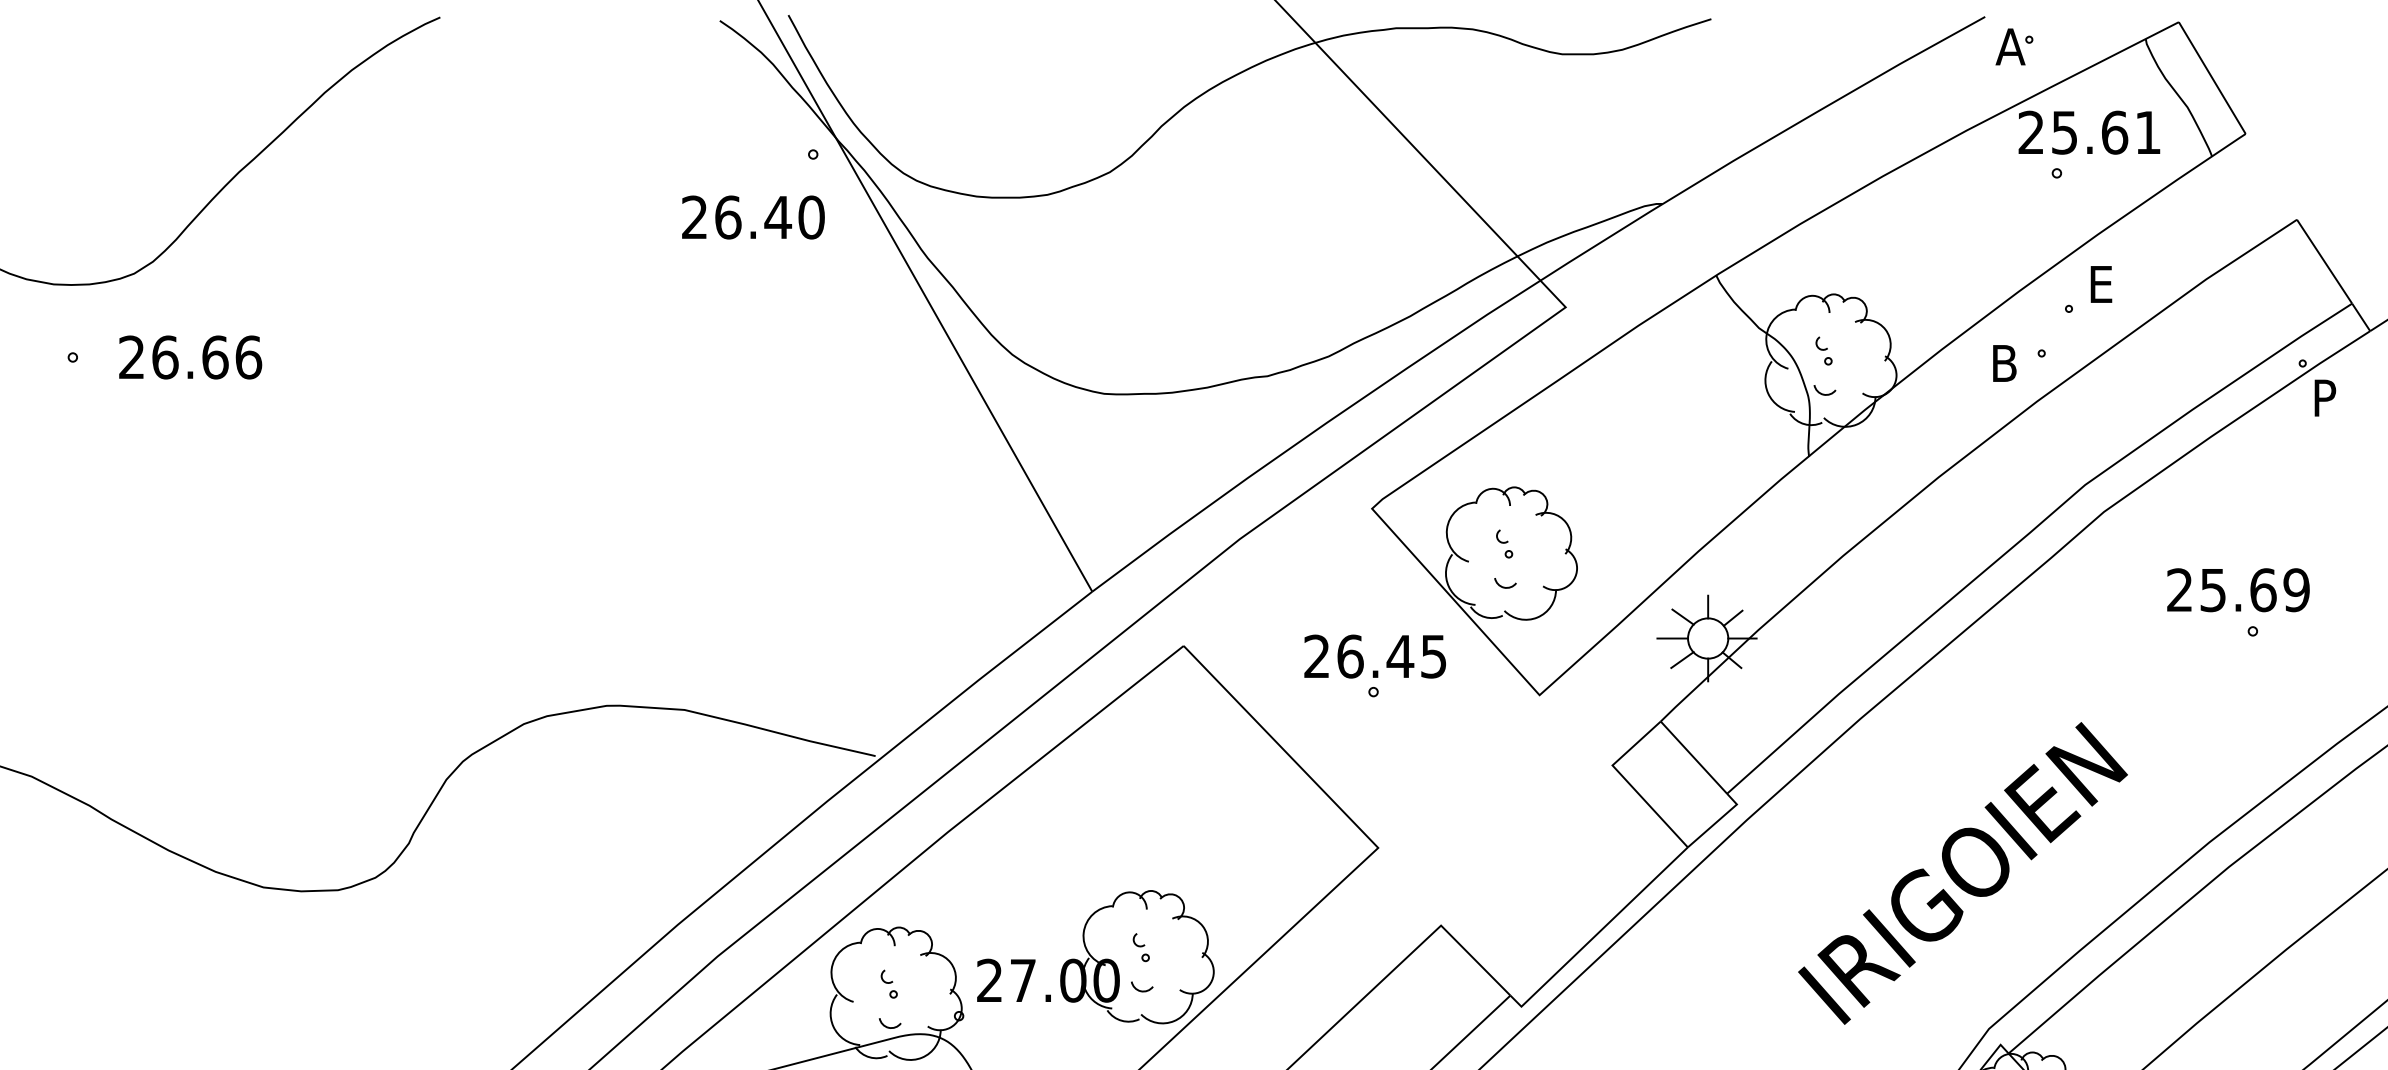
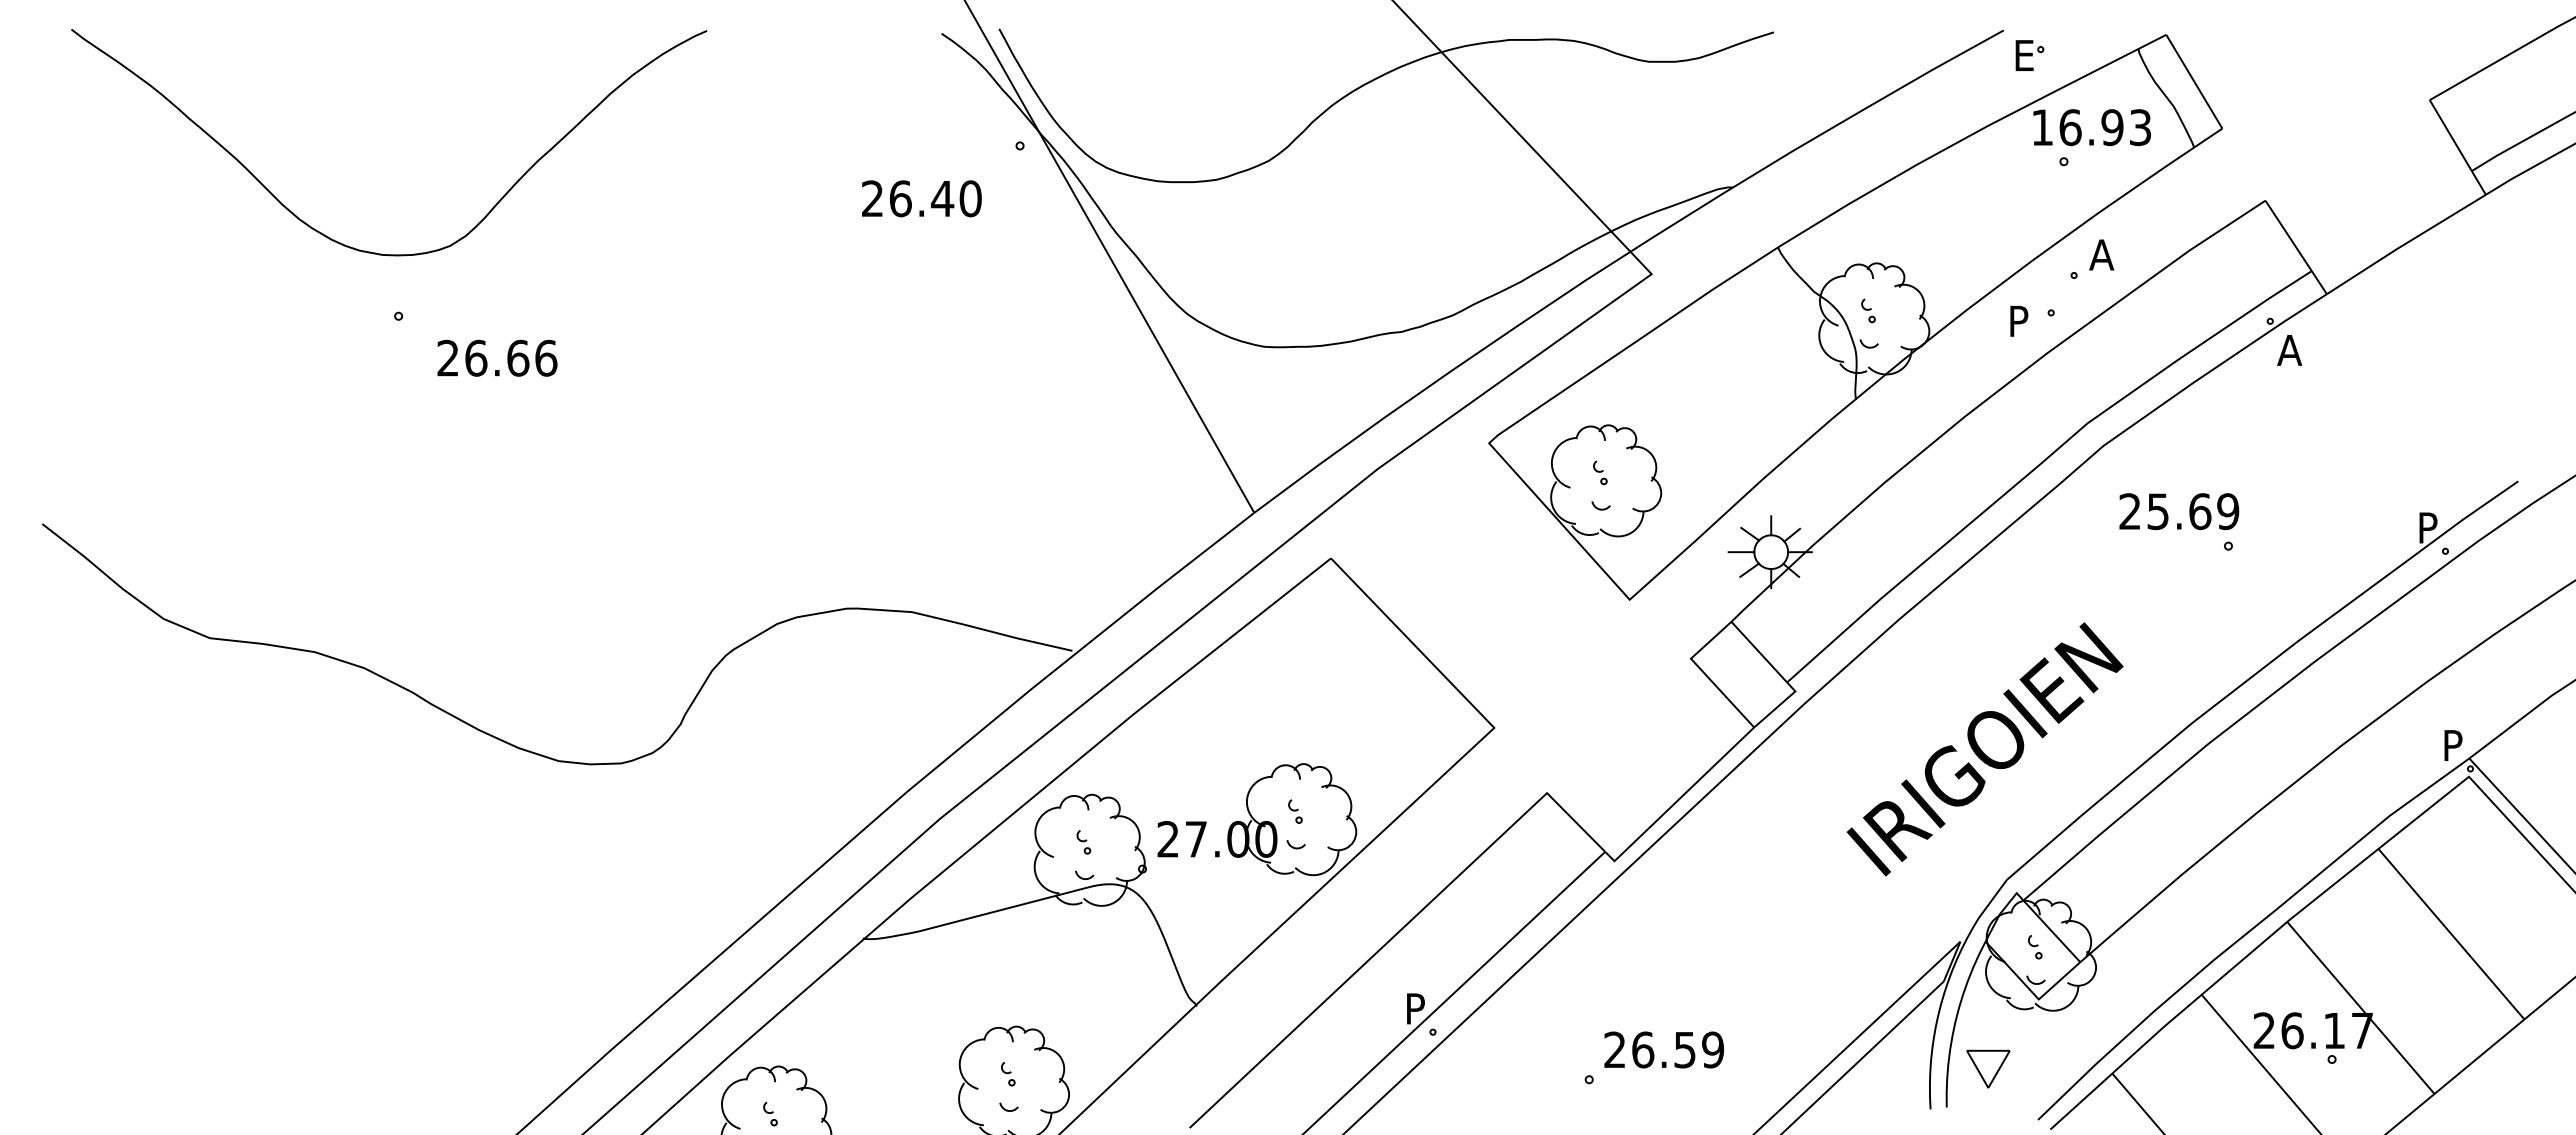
text: (2009, 46) -> (2024, 55), A -> E
text: (2089, 132) -> (2091, 127), 25.61 -> 16.93
text: (752, 217) -> (921, 198), moved
text: (2101, 283) -> (2101, 254), E -> A
text: (190, 356) -> (497, 357), moved
text: (2007, 363) -> (2022, 321), B -> P
text: (2325, 398) -> (2289, 350), P -> A
text: (2238, 590) -> (2179, 511), moved
part: (1374, 665) -> (1491, 574), removed

